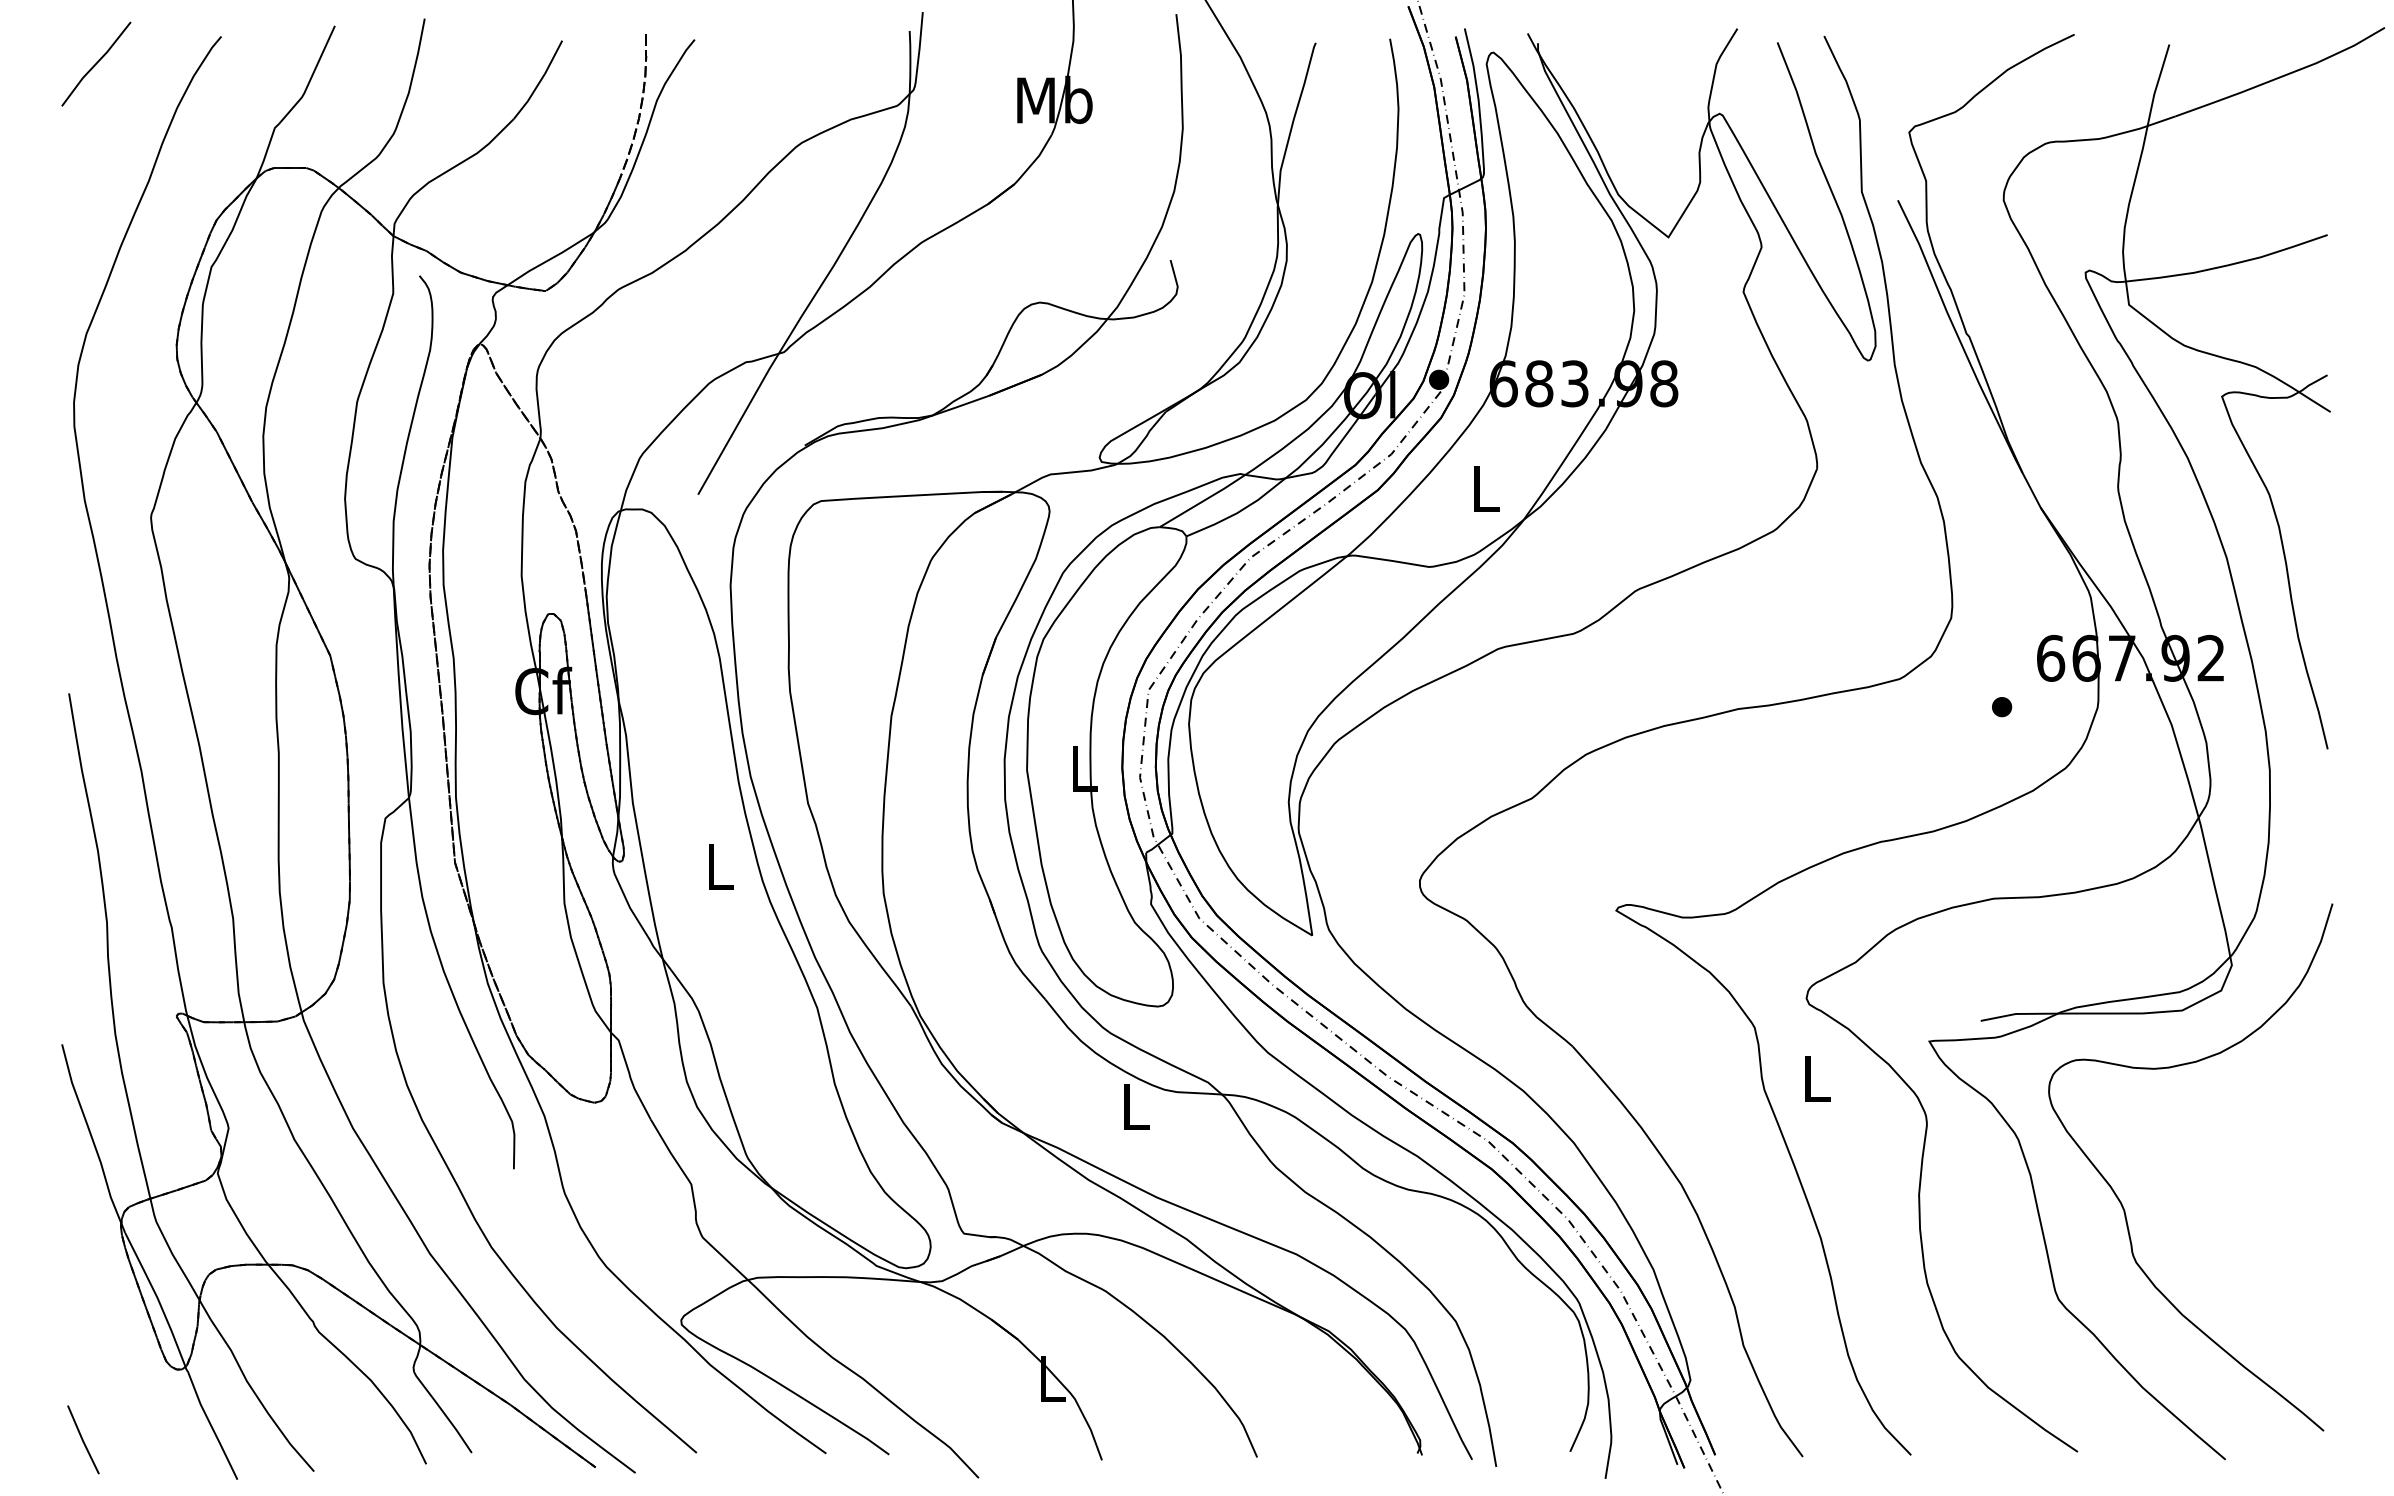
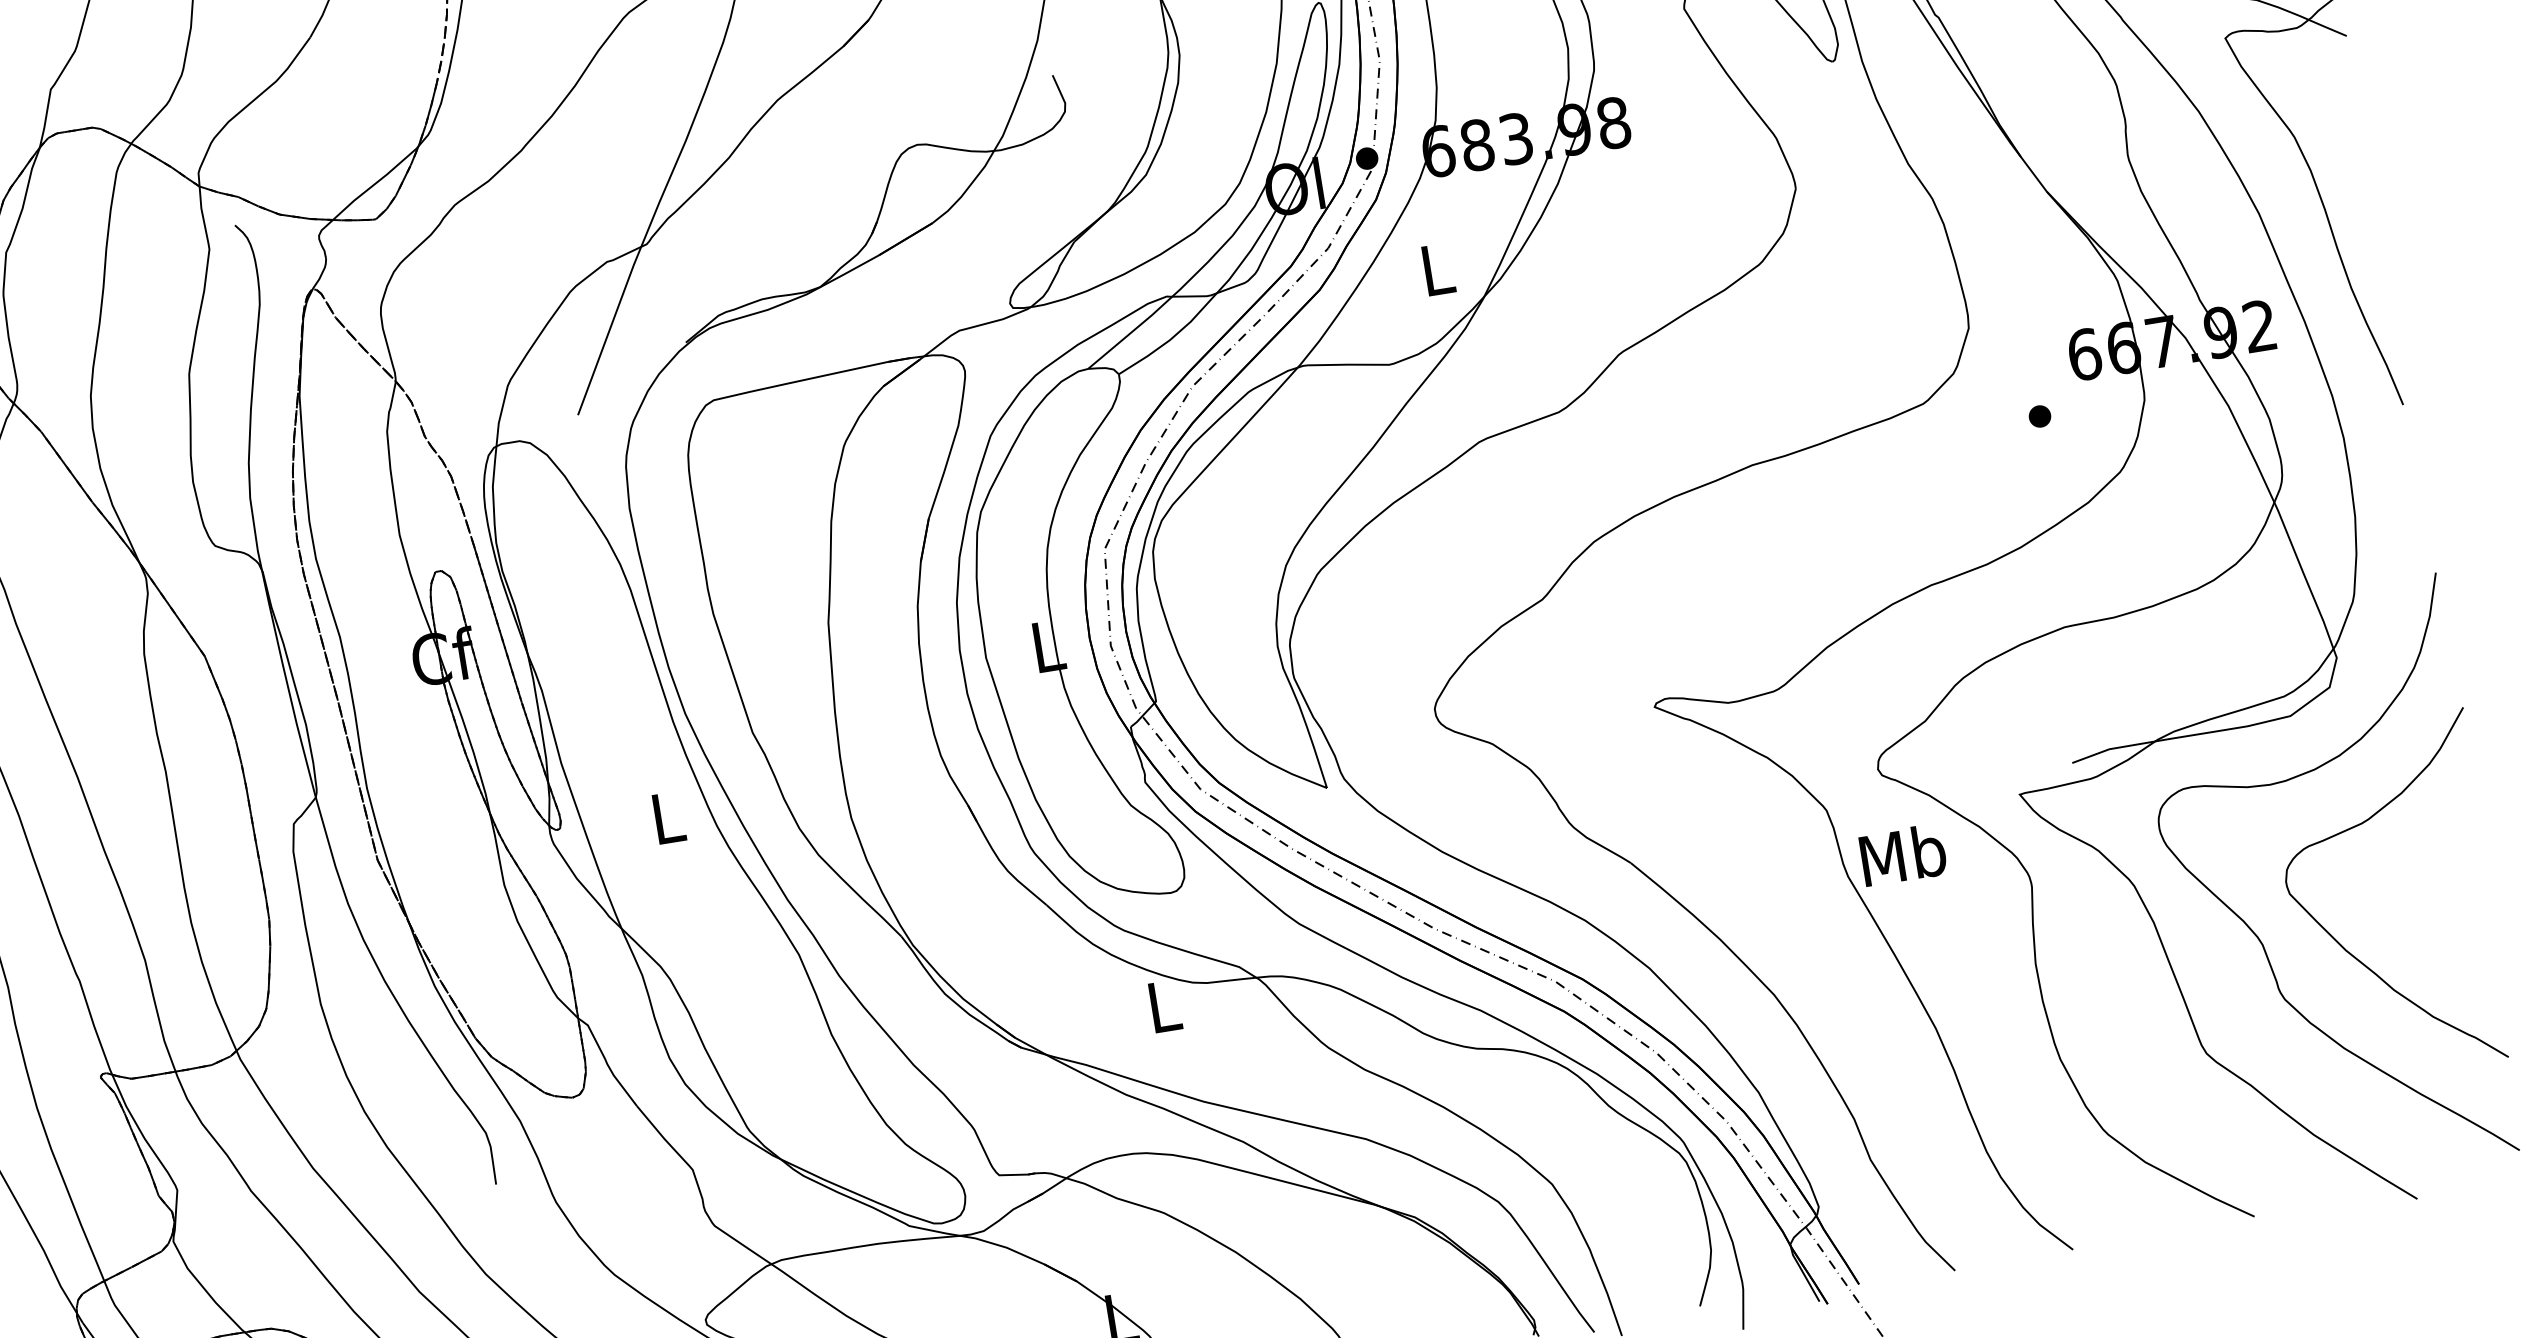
text: (1816, 1078) -> (1903, 854), L -> Mb
curve: (2193, 1219) -> (2339, 942), added

